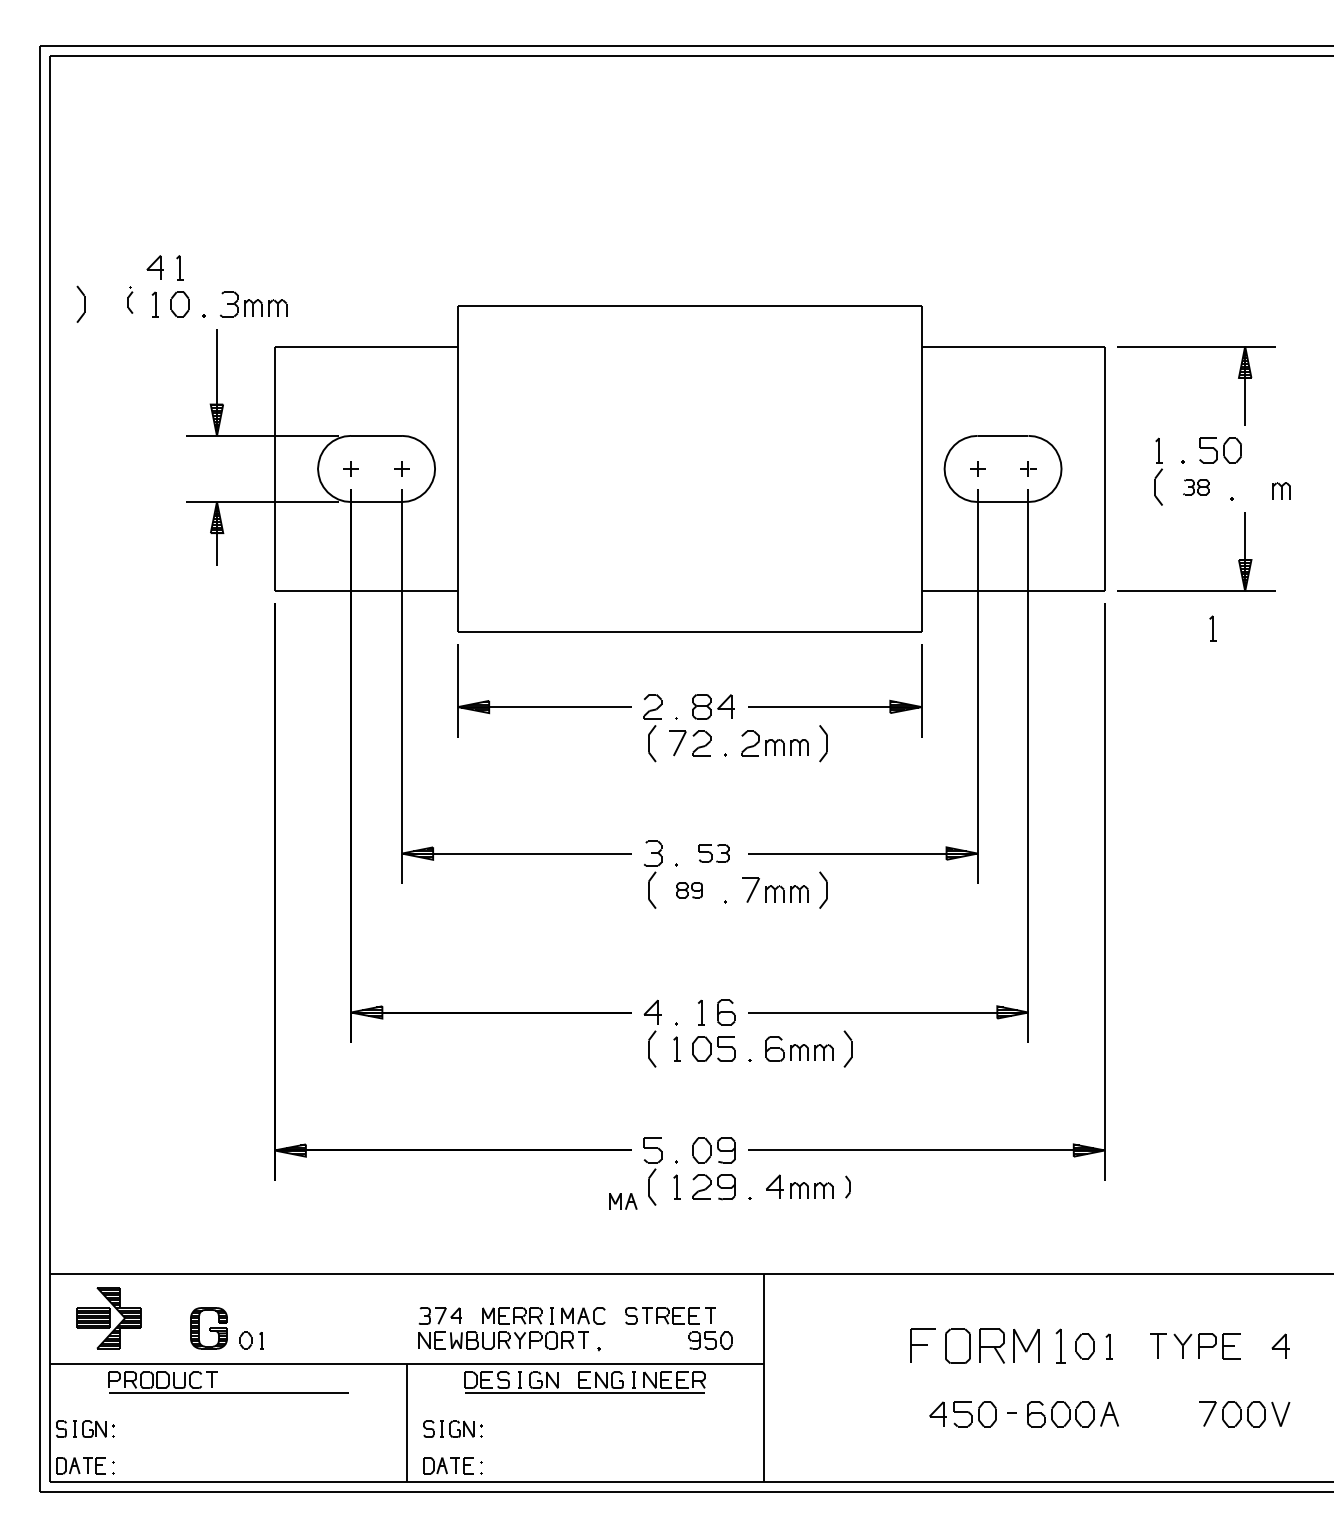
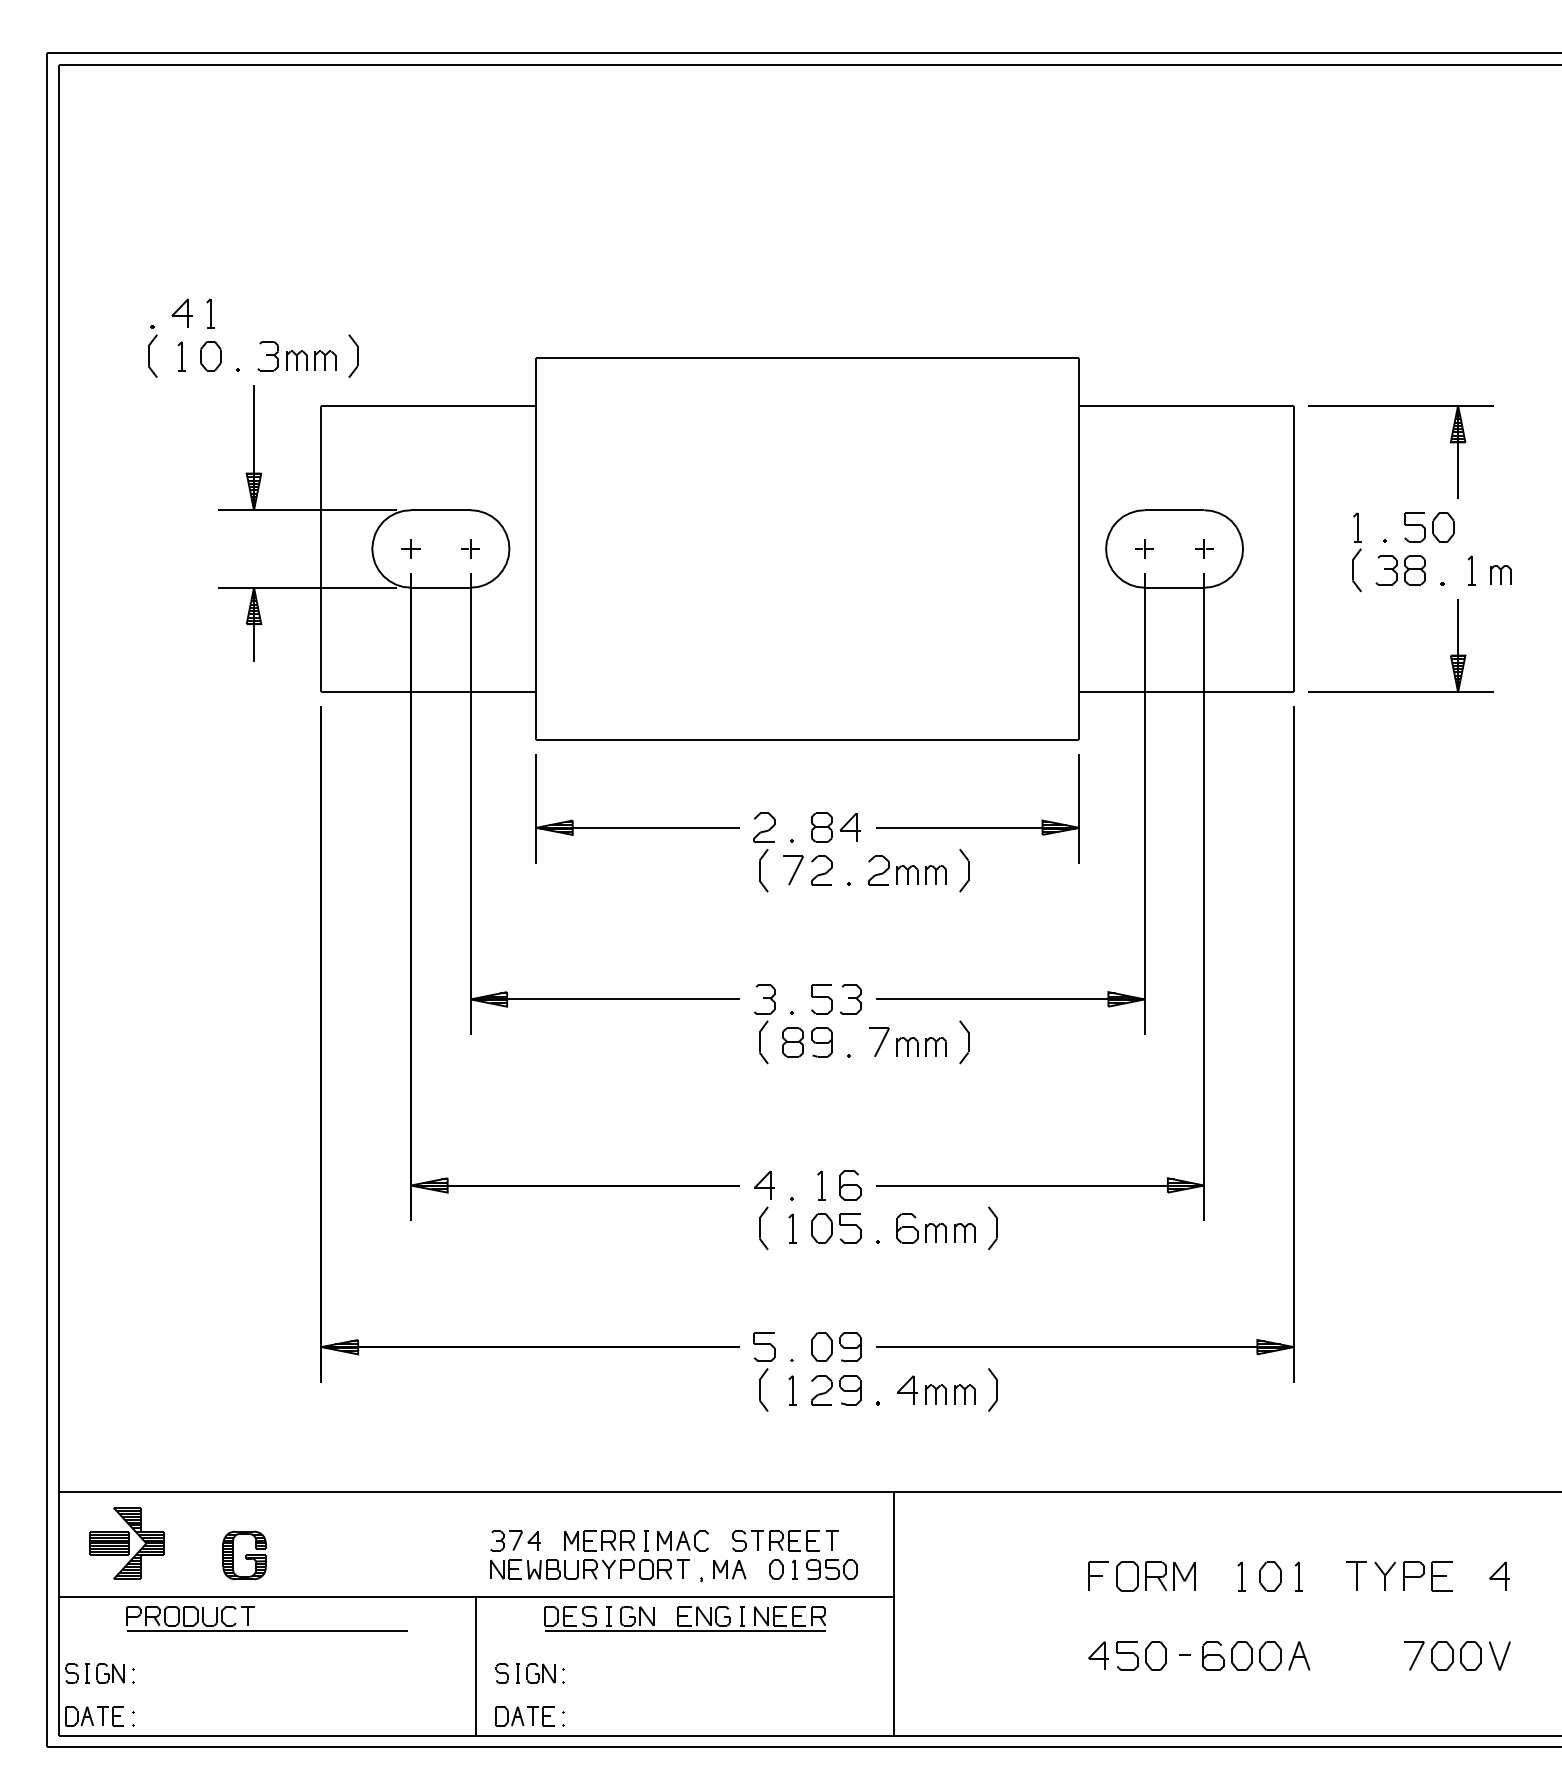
part: (130, 299) -> (152, 350), size x1.67
part: (80, 303) -> (352, 355), moved
part: (1195, 487) -> (1399, 570), size x1.67
part: (1212, 628) -> (1471, 570), moved
part: (713, 853) -> (835, 999), size x1.43
part: (689, 890) -> (807, 1042), size x1.67
part: (847, 1186) -> (992, 1389), size x1.67
part: (623, 1201) -> (730, 1569), moved
part: (251, 1340) -> (782, 1569), moved
part: (975, 1346) -> (1142, 1576), size x0.71
part: (1059, 1346) -> (1240, 1576), size x0.71

